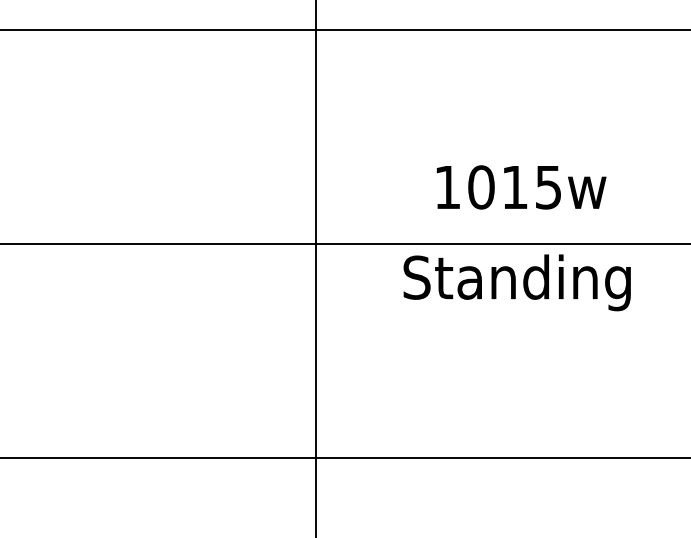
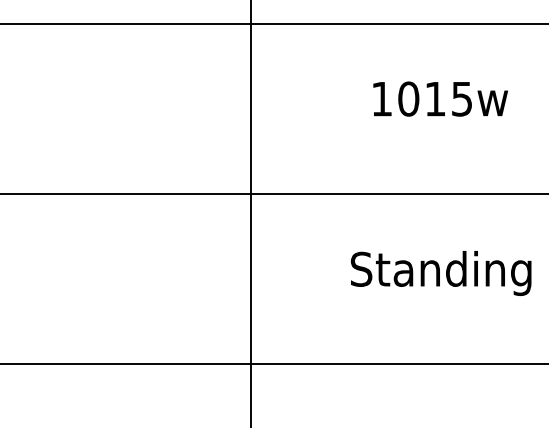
text: (521, 187) -> (440, 99), moved
text: (516, 282) -> (440, 273), moved

